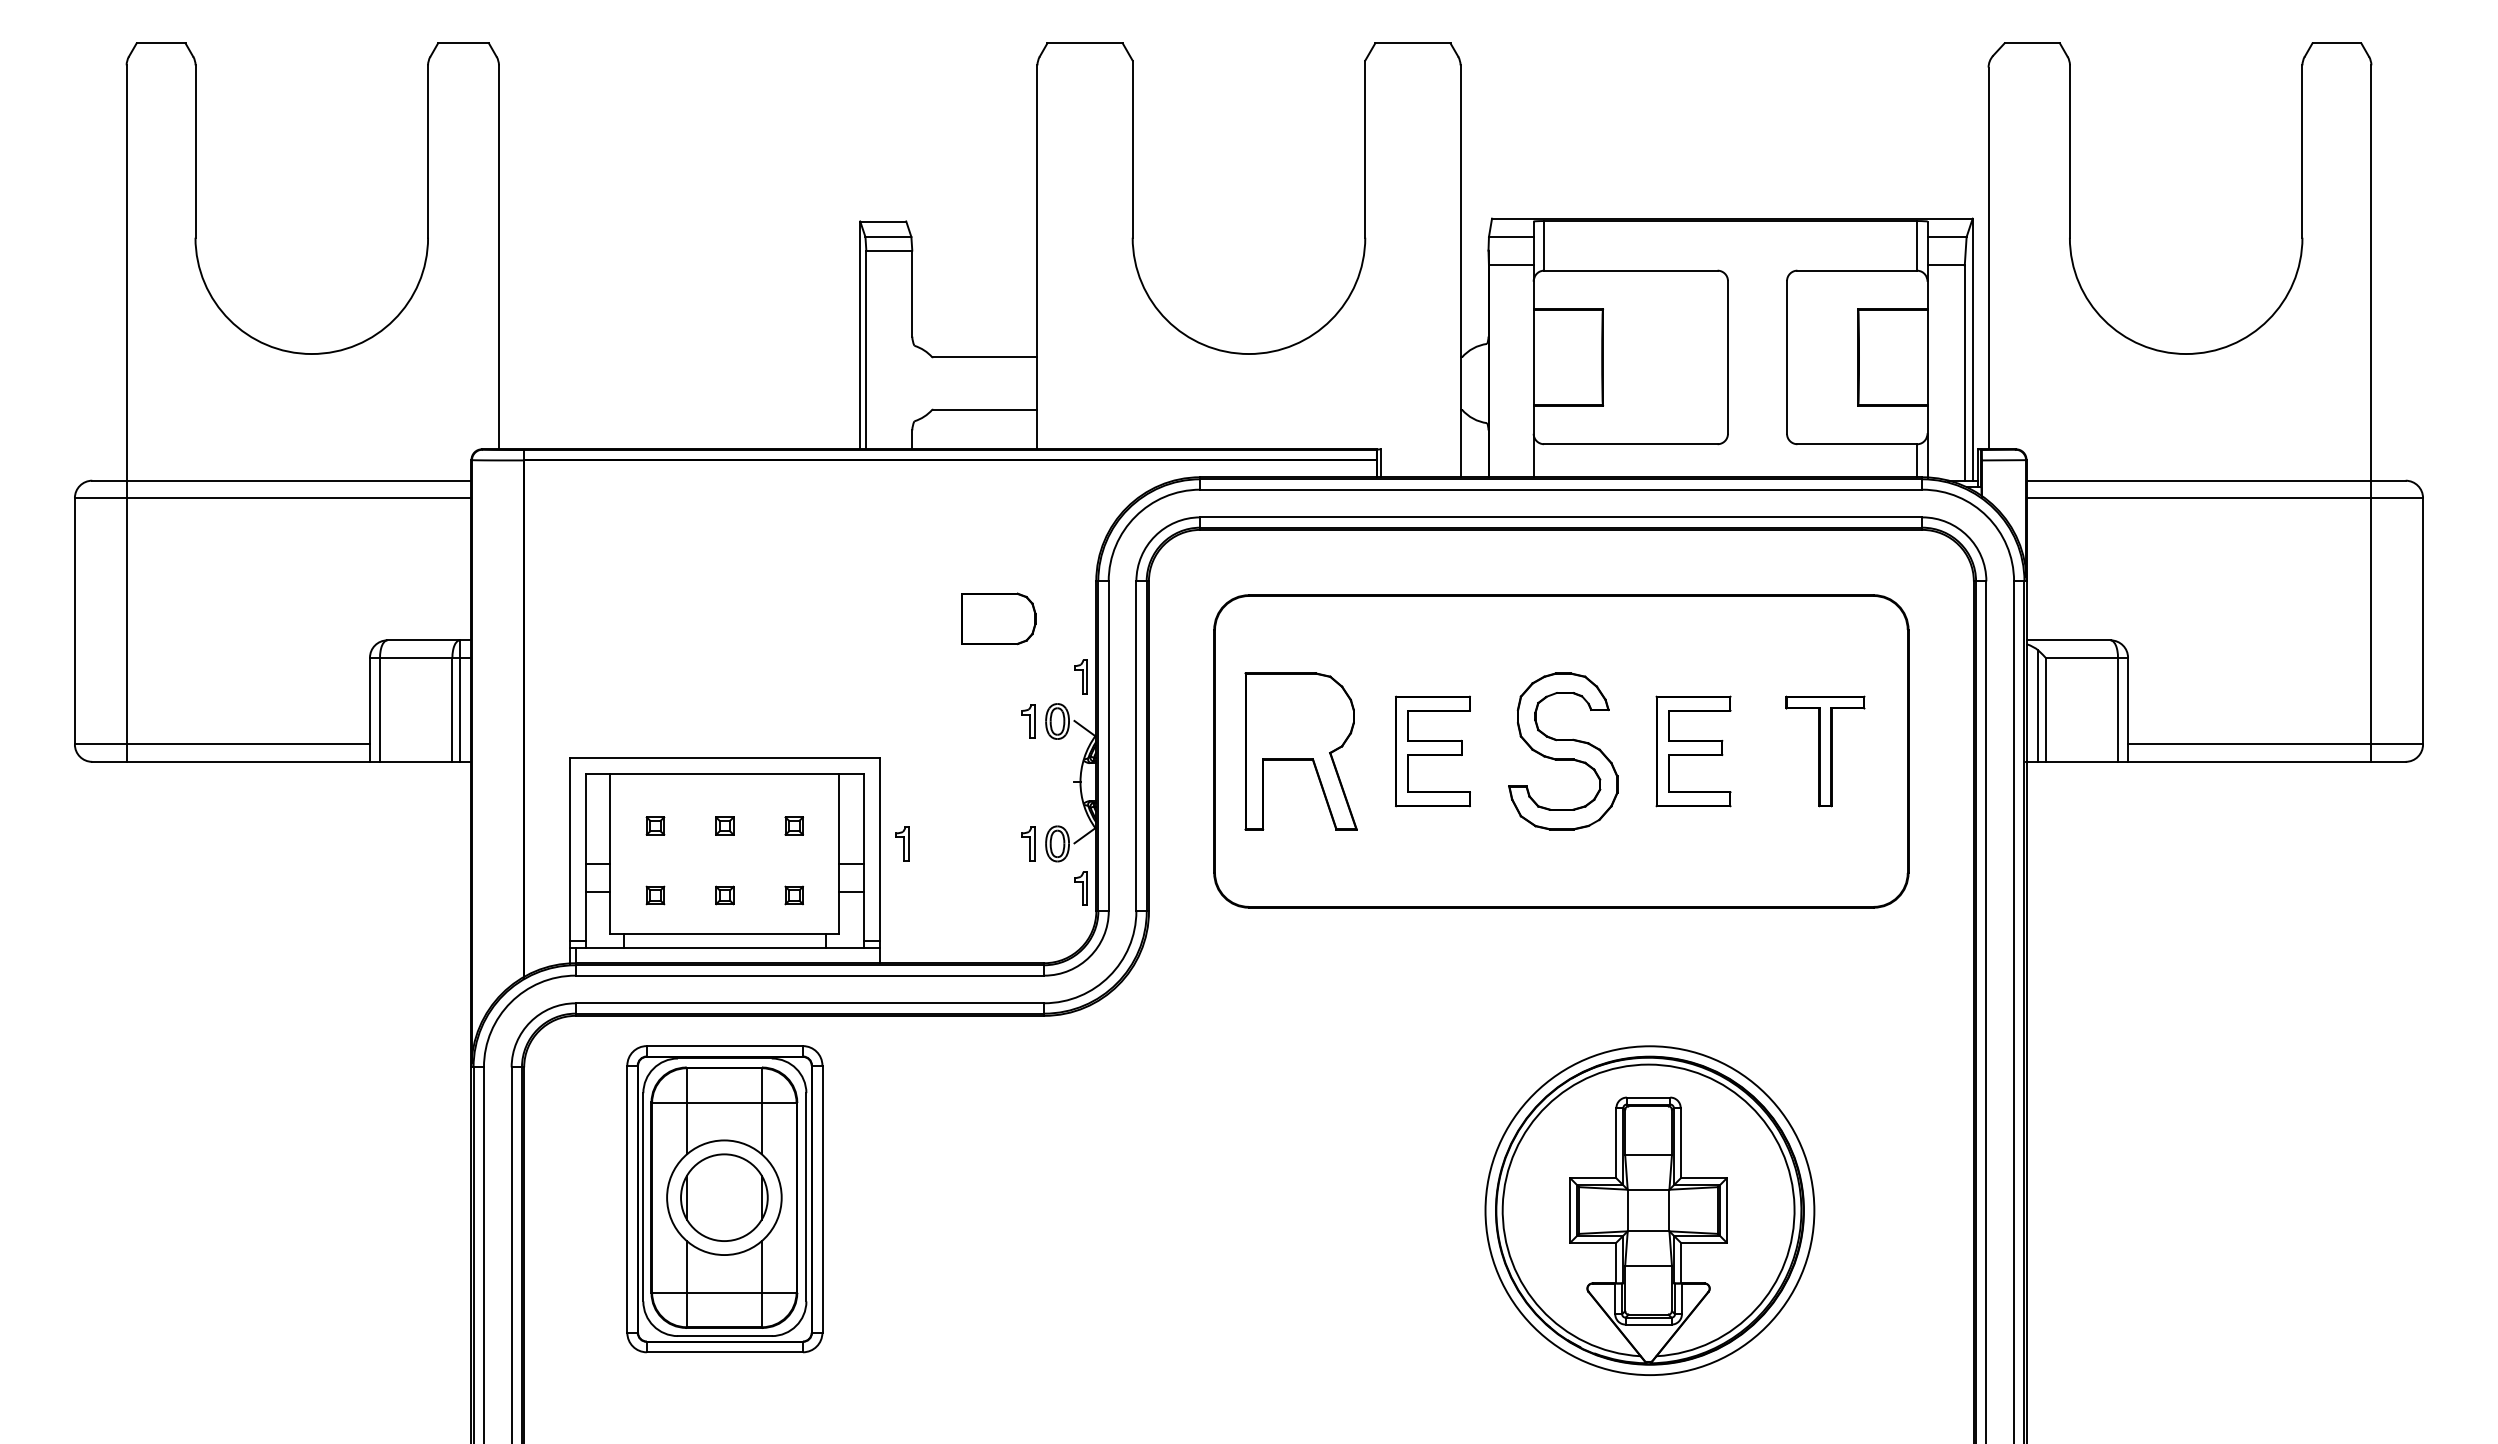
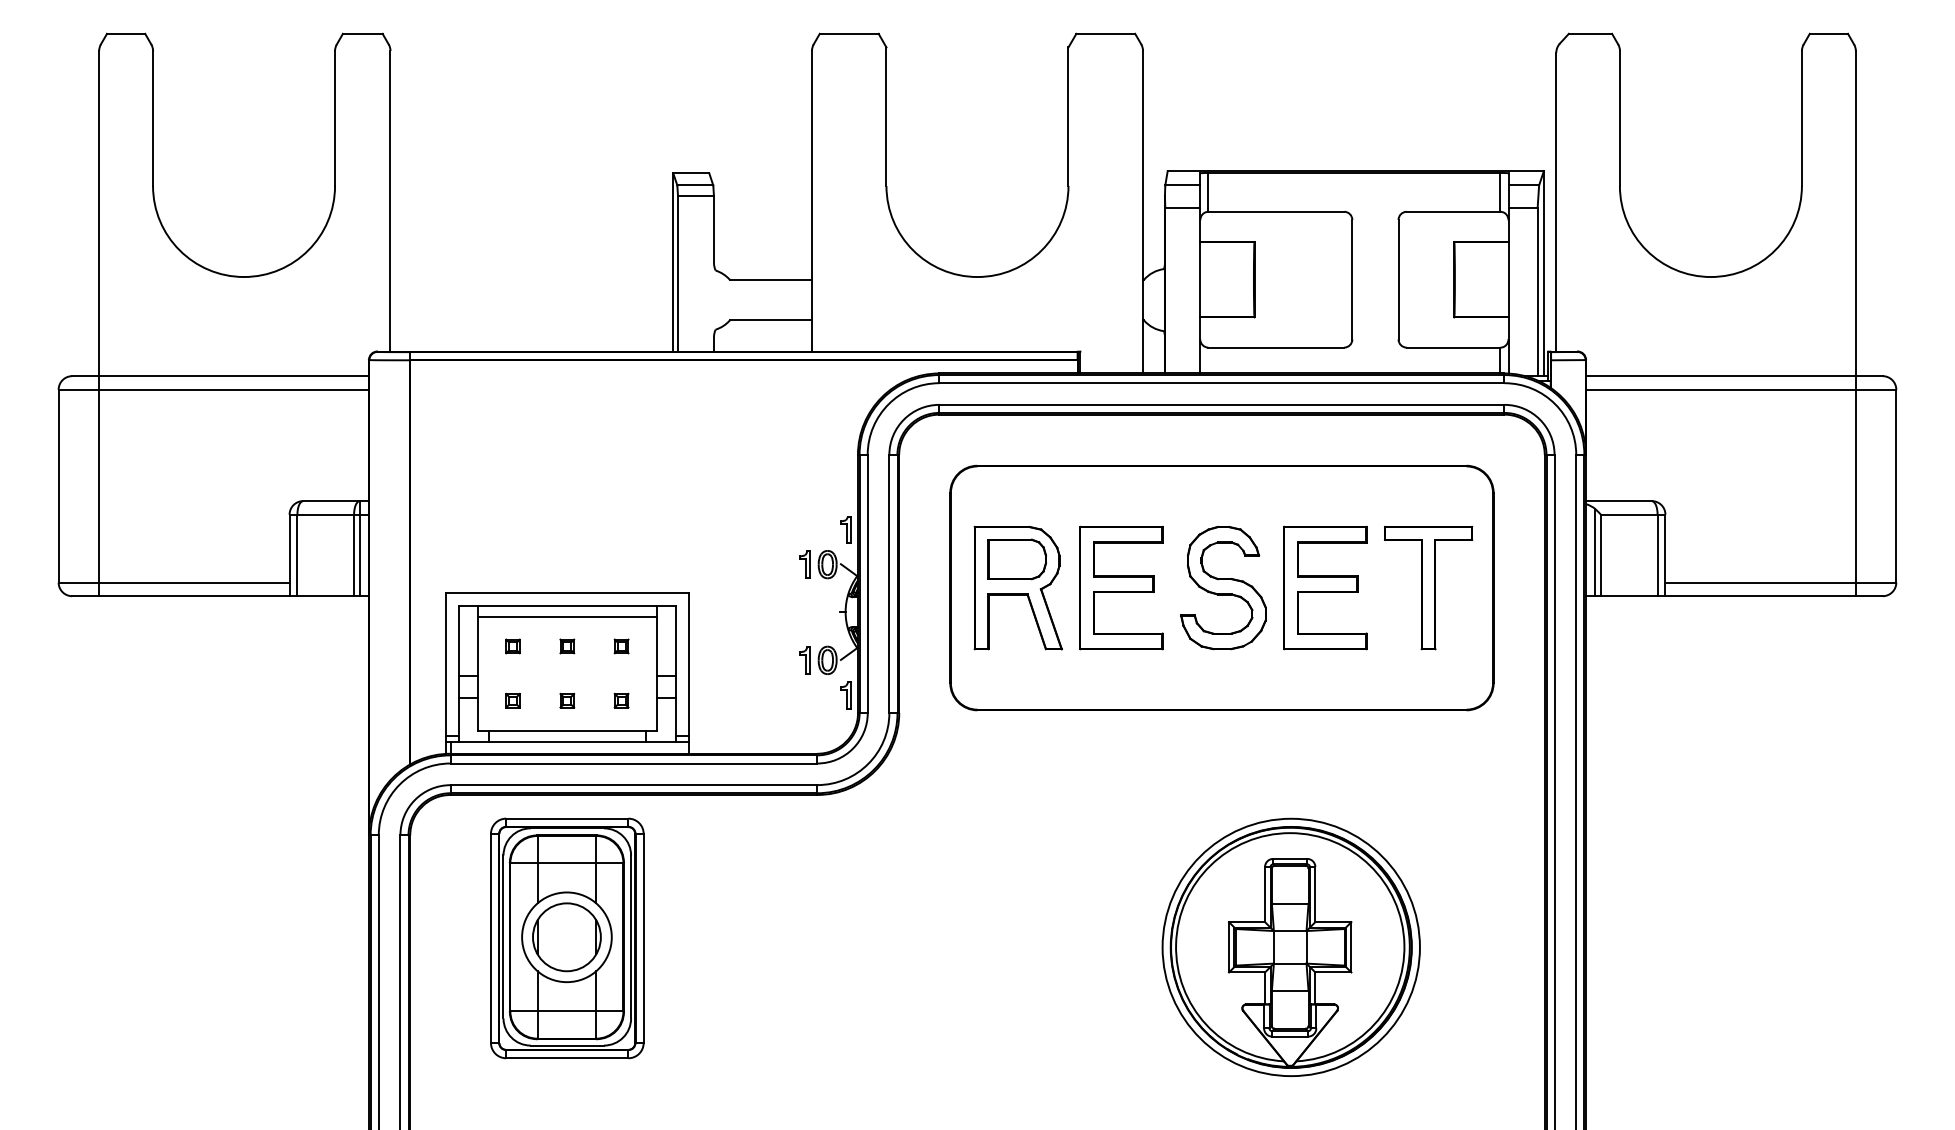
part: (998, 618) -> (1017, 559), moved
part: (1432, 751) -> (1121, 588), size x1.43
part: (1693, 751) -> (1325, 588), size x1.43
part: (1825, 751) -> (1428, 588), size x1.43
line: (724, 787) -> (567, 616), added
part: (902, 843) -> (706, 660), removed

